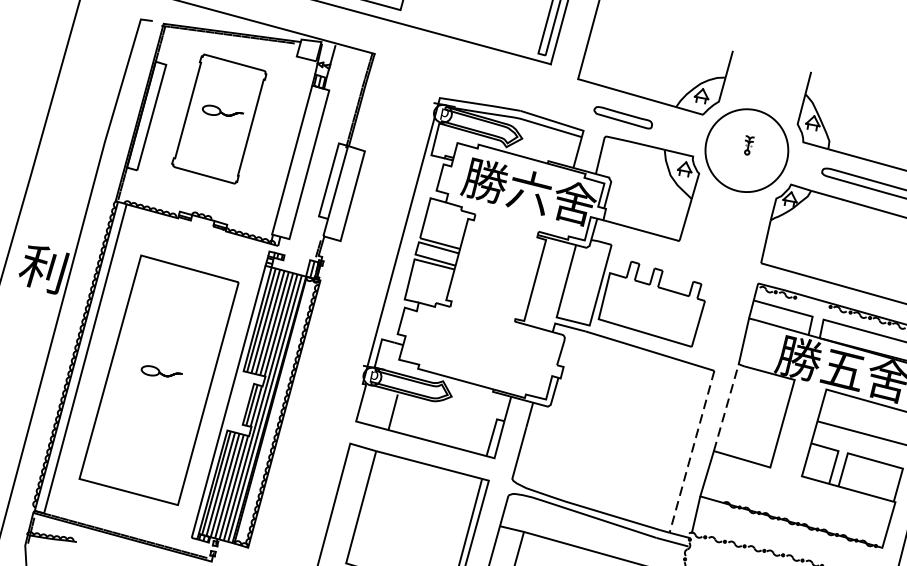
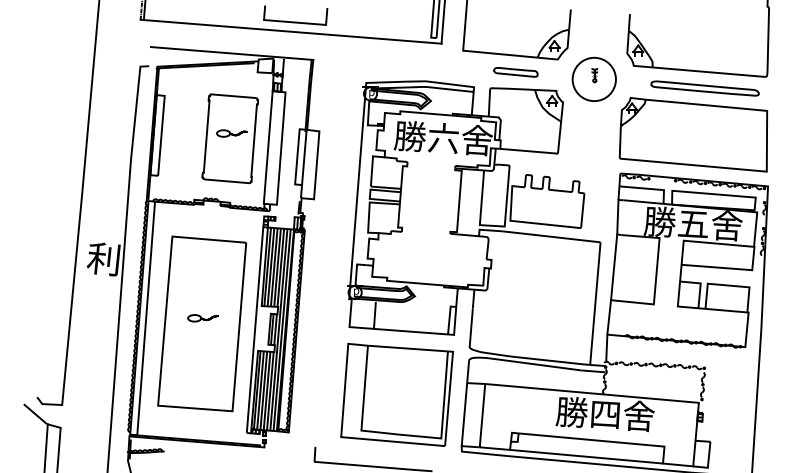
part: (622, 117) -> (515, 72), moved
part: (218, 118) -> (229, 138), moved
circle: (745, 150) -> (593, 79), size x0.71
line: (727, 406) -> (614, 266), dashed -> solid
line: (692, 451) -> (595, 303), dashed -> solid

